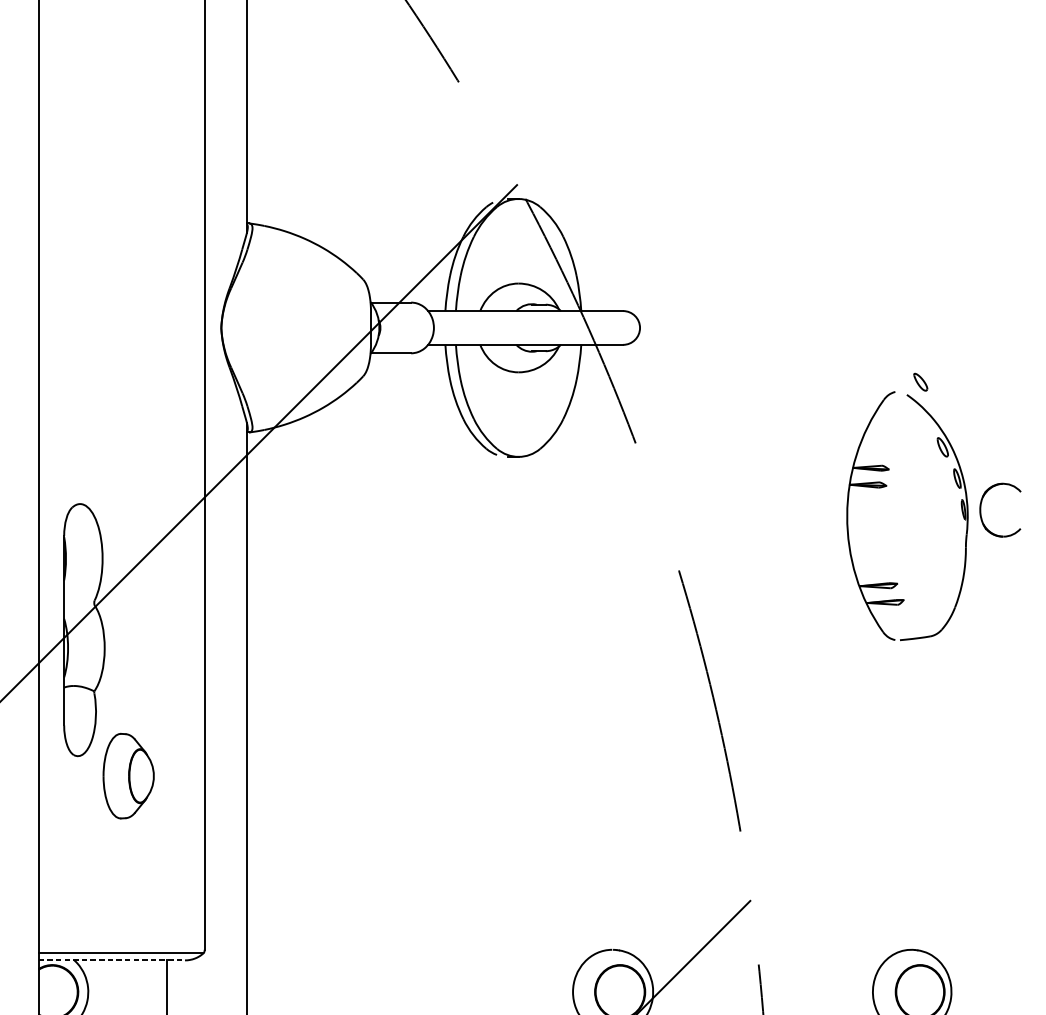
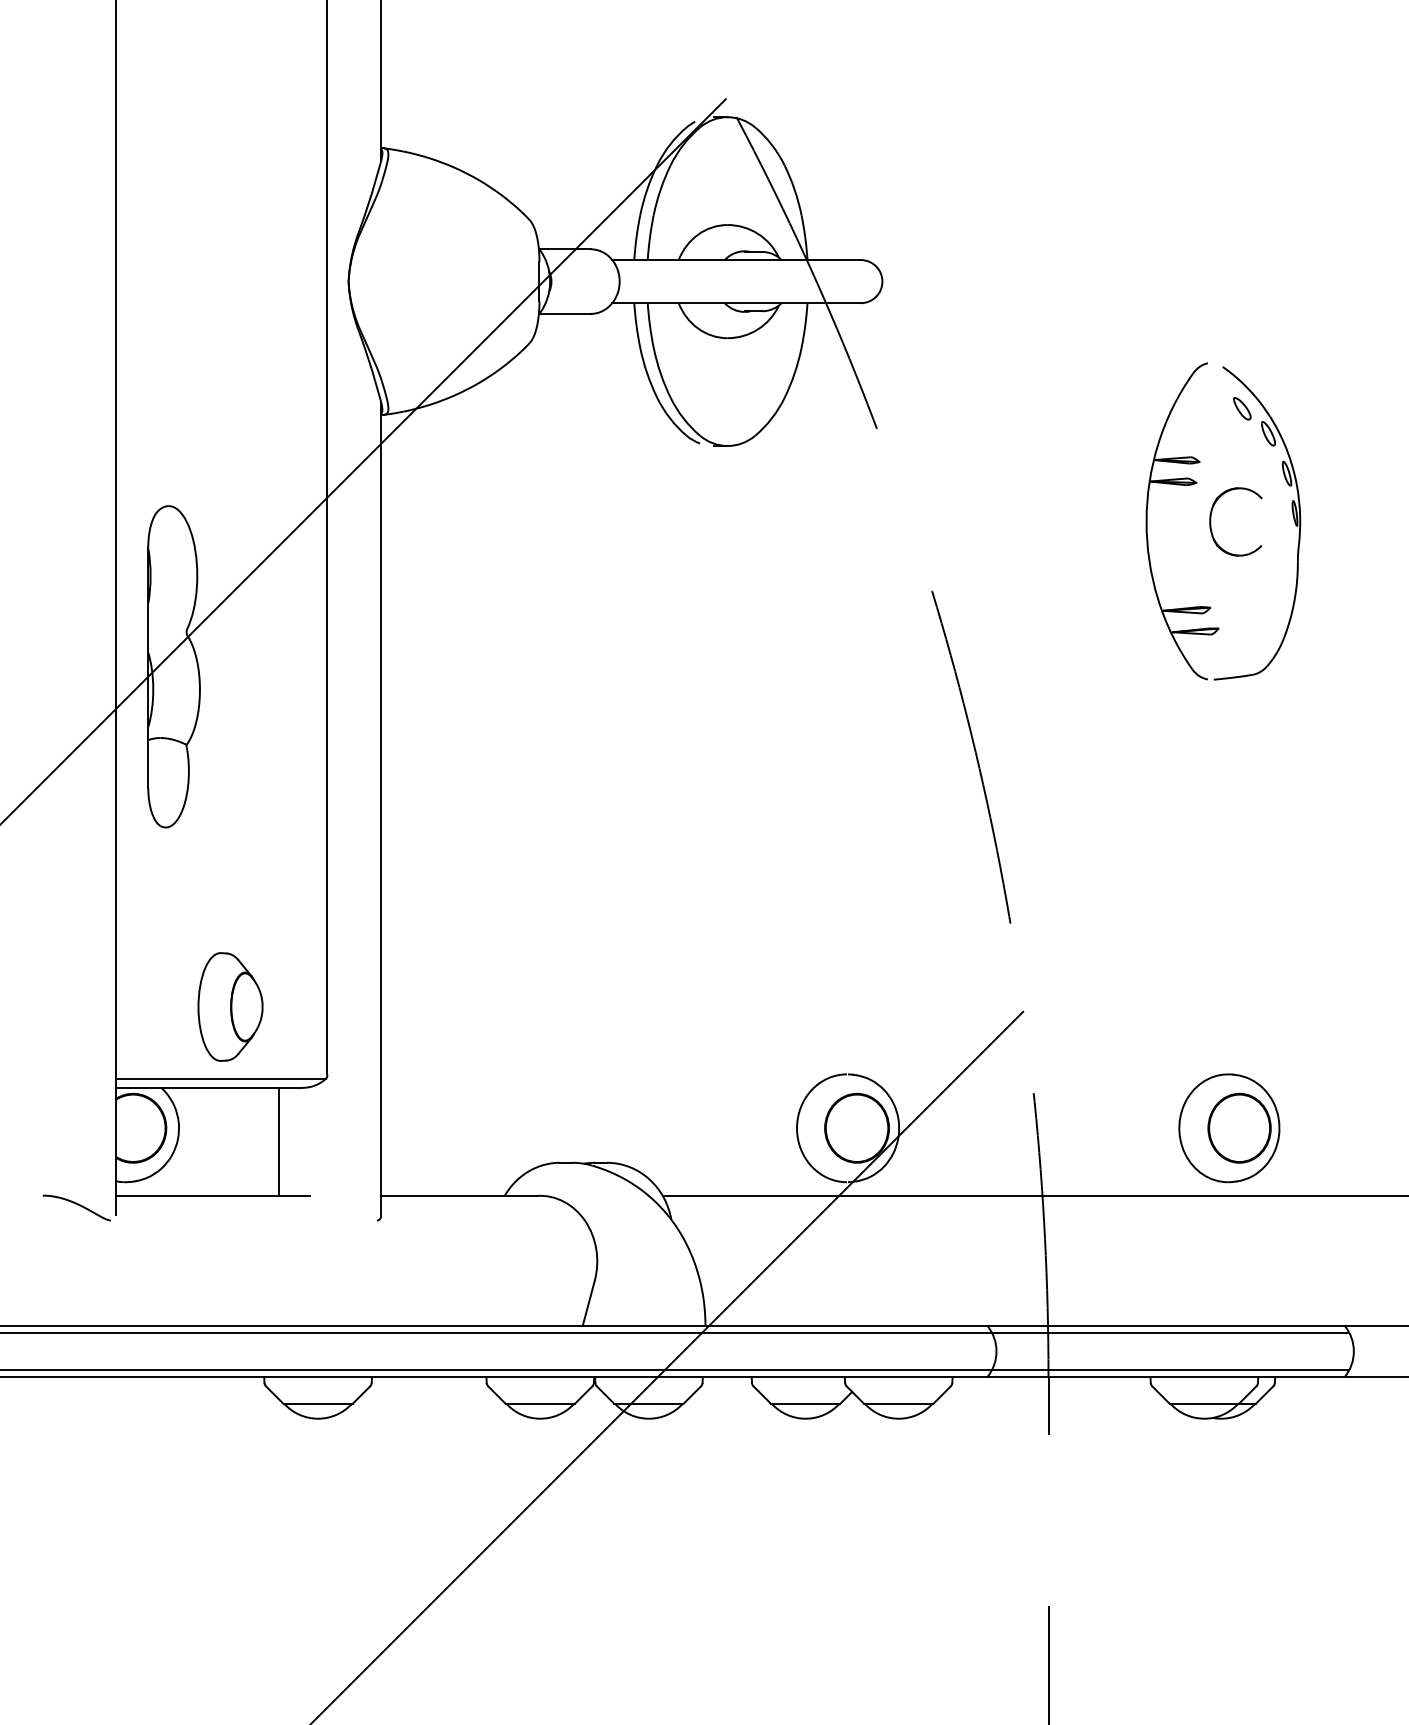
part: (920, 381) -> (1242, 408), moved
part: (981, 509) -> (1211, 521), moved
part: (128, 775) -> (230, 1006), moved
line: (112, 960) -> (209, 1087), dashed -> solid

